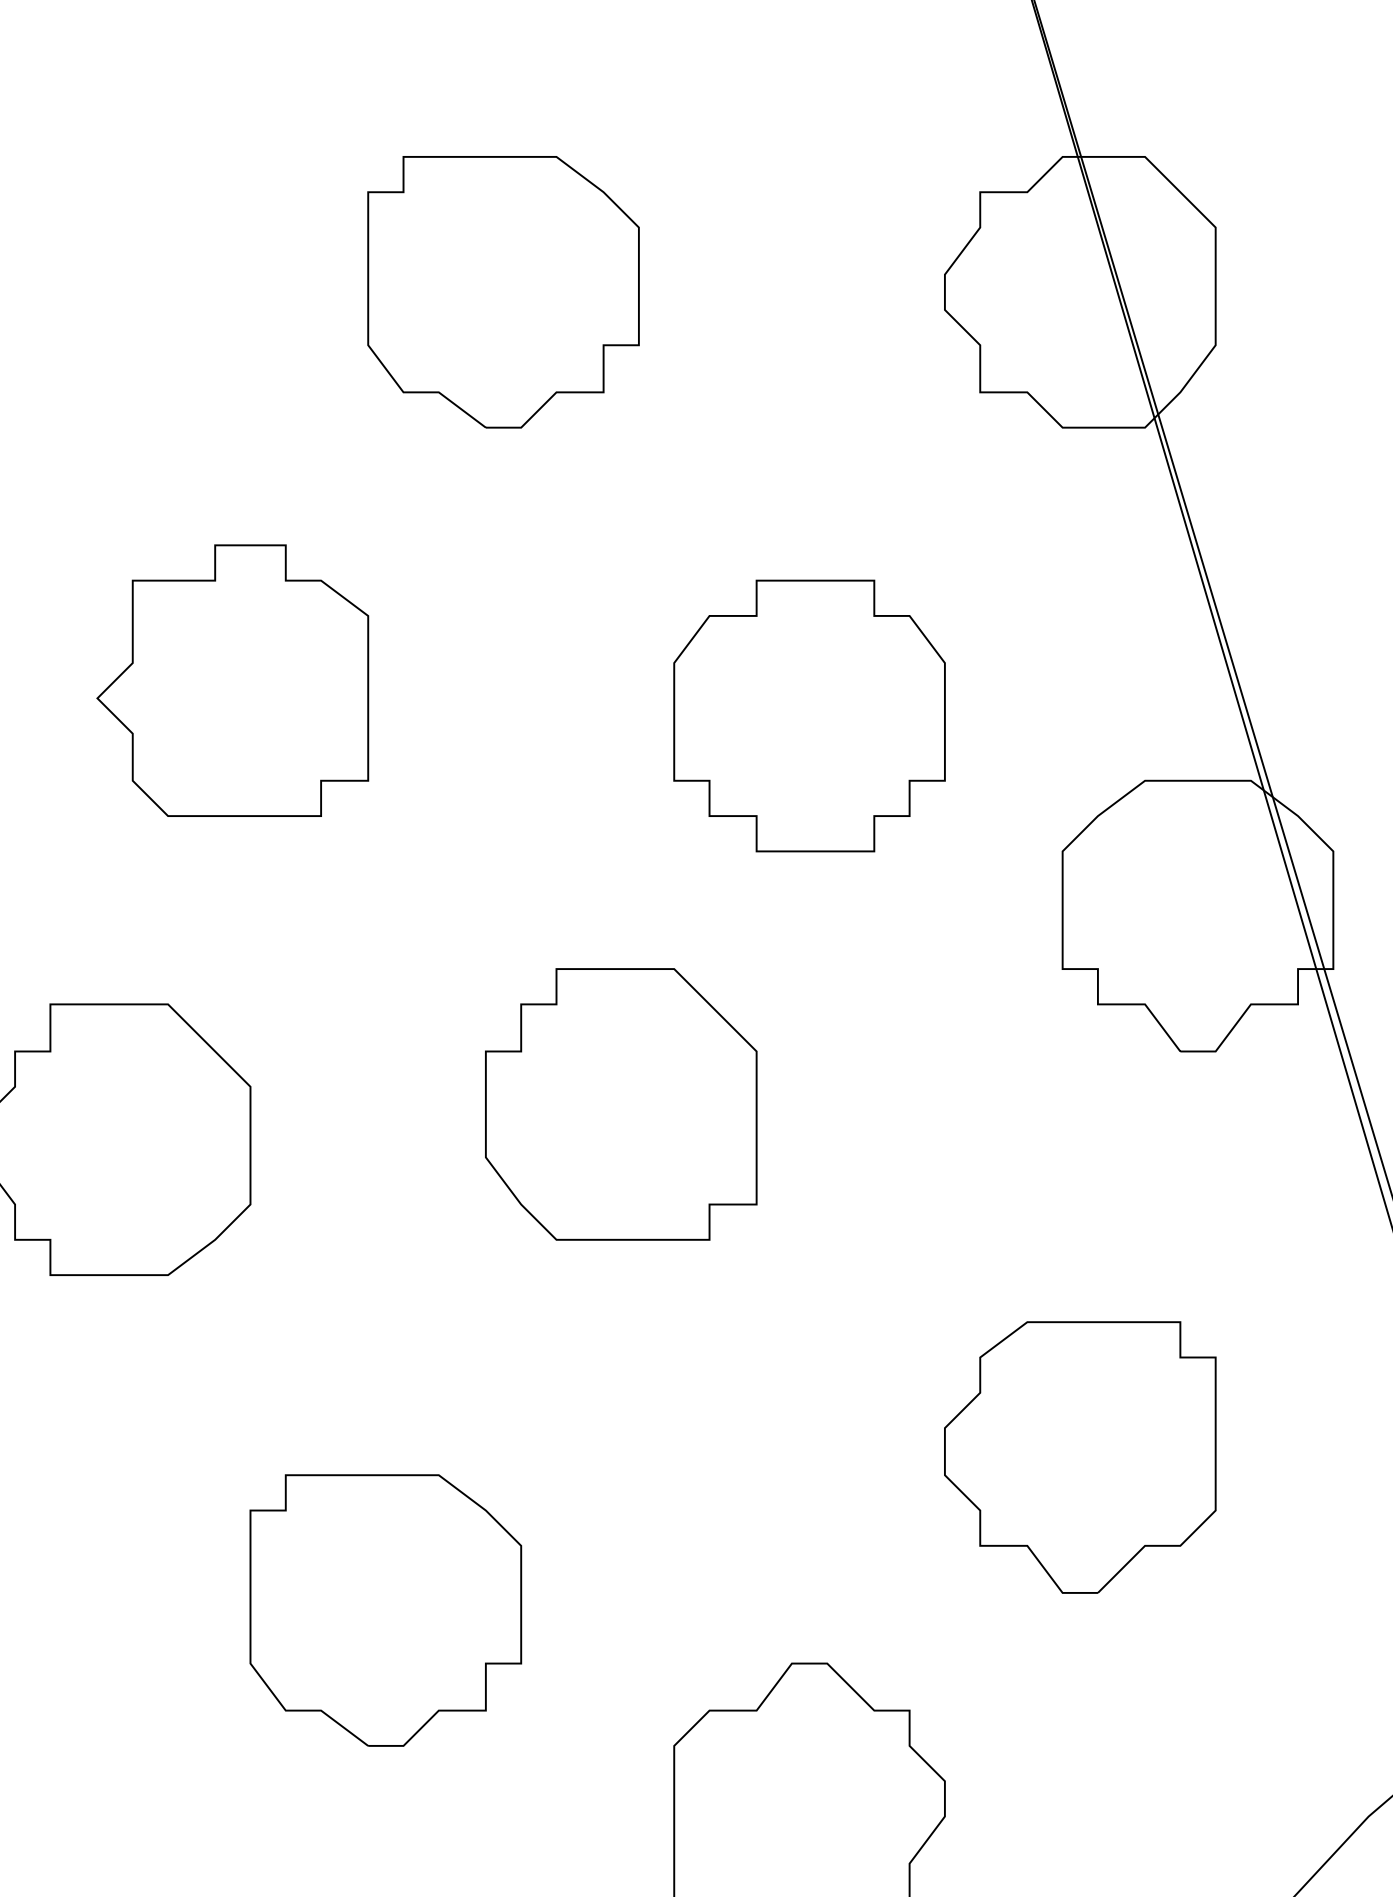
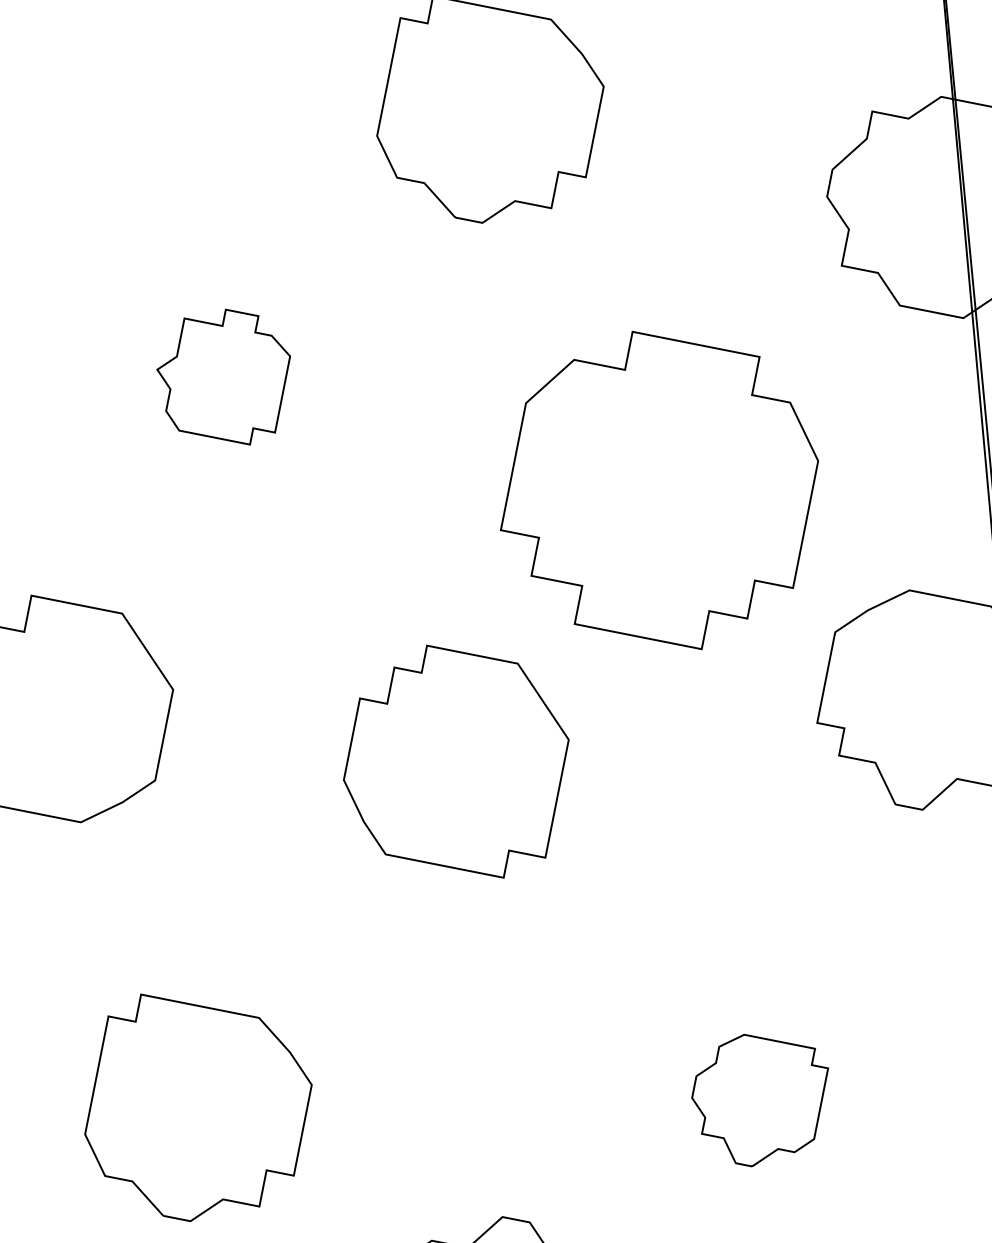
part: (232, 680) -> (221, 373), size x0.6
part: (809, 715) -> (660, 488), size x1.4
part: (1080, 1457) -> (756, 1102), size x0.6

